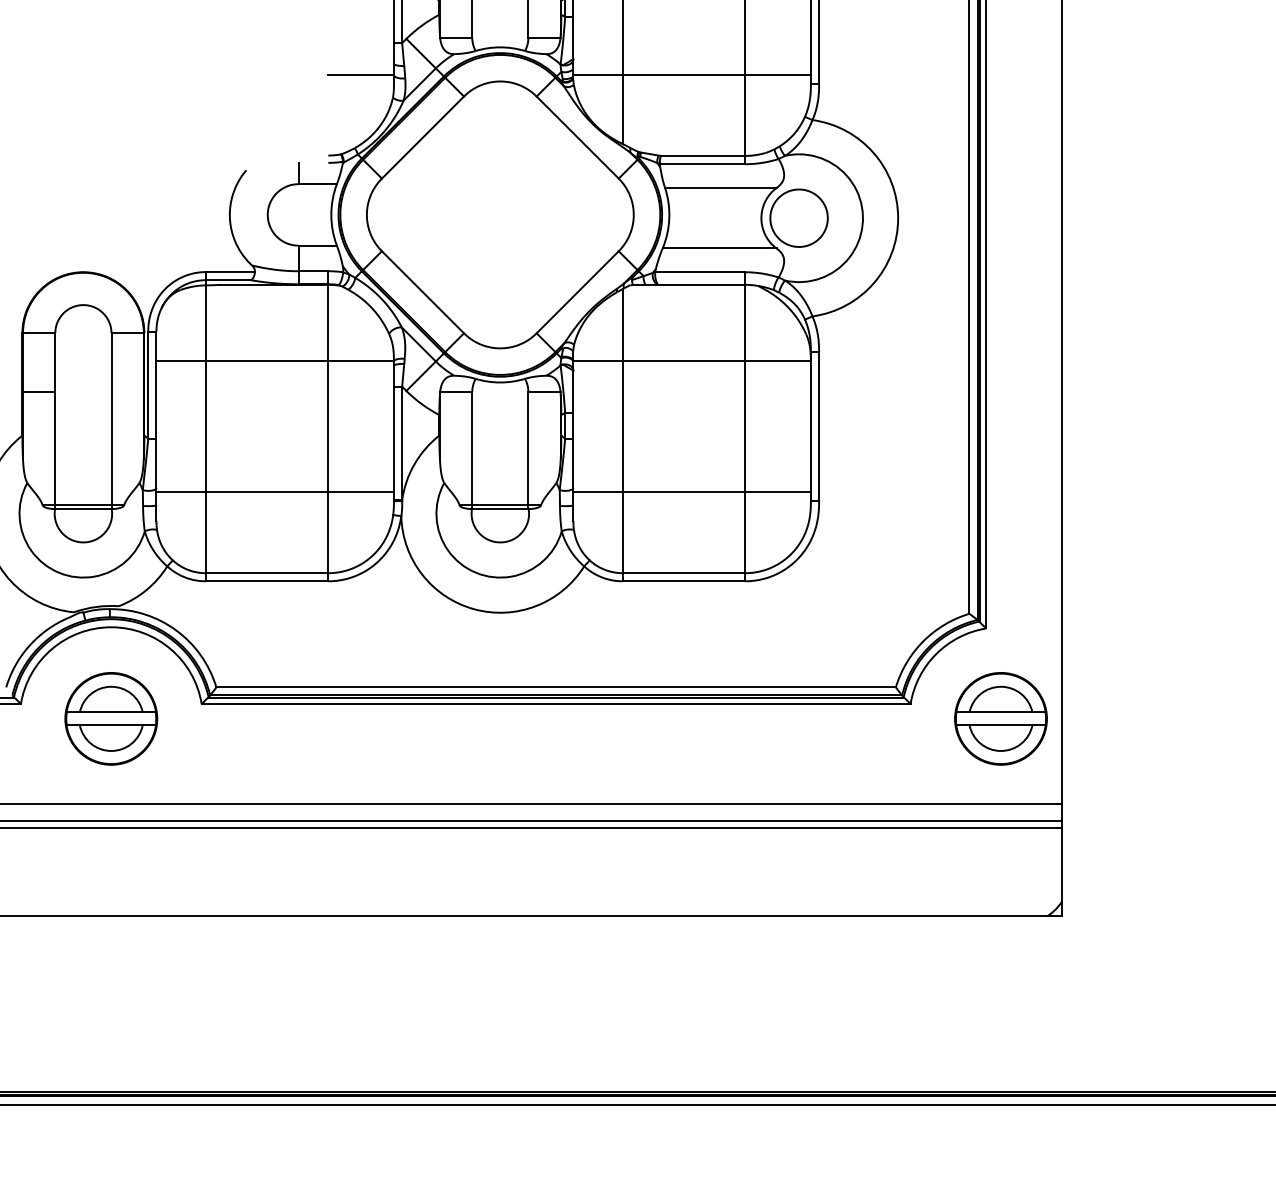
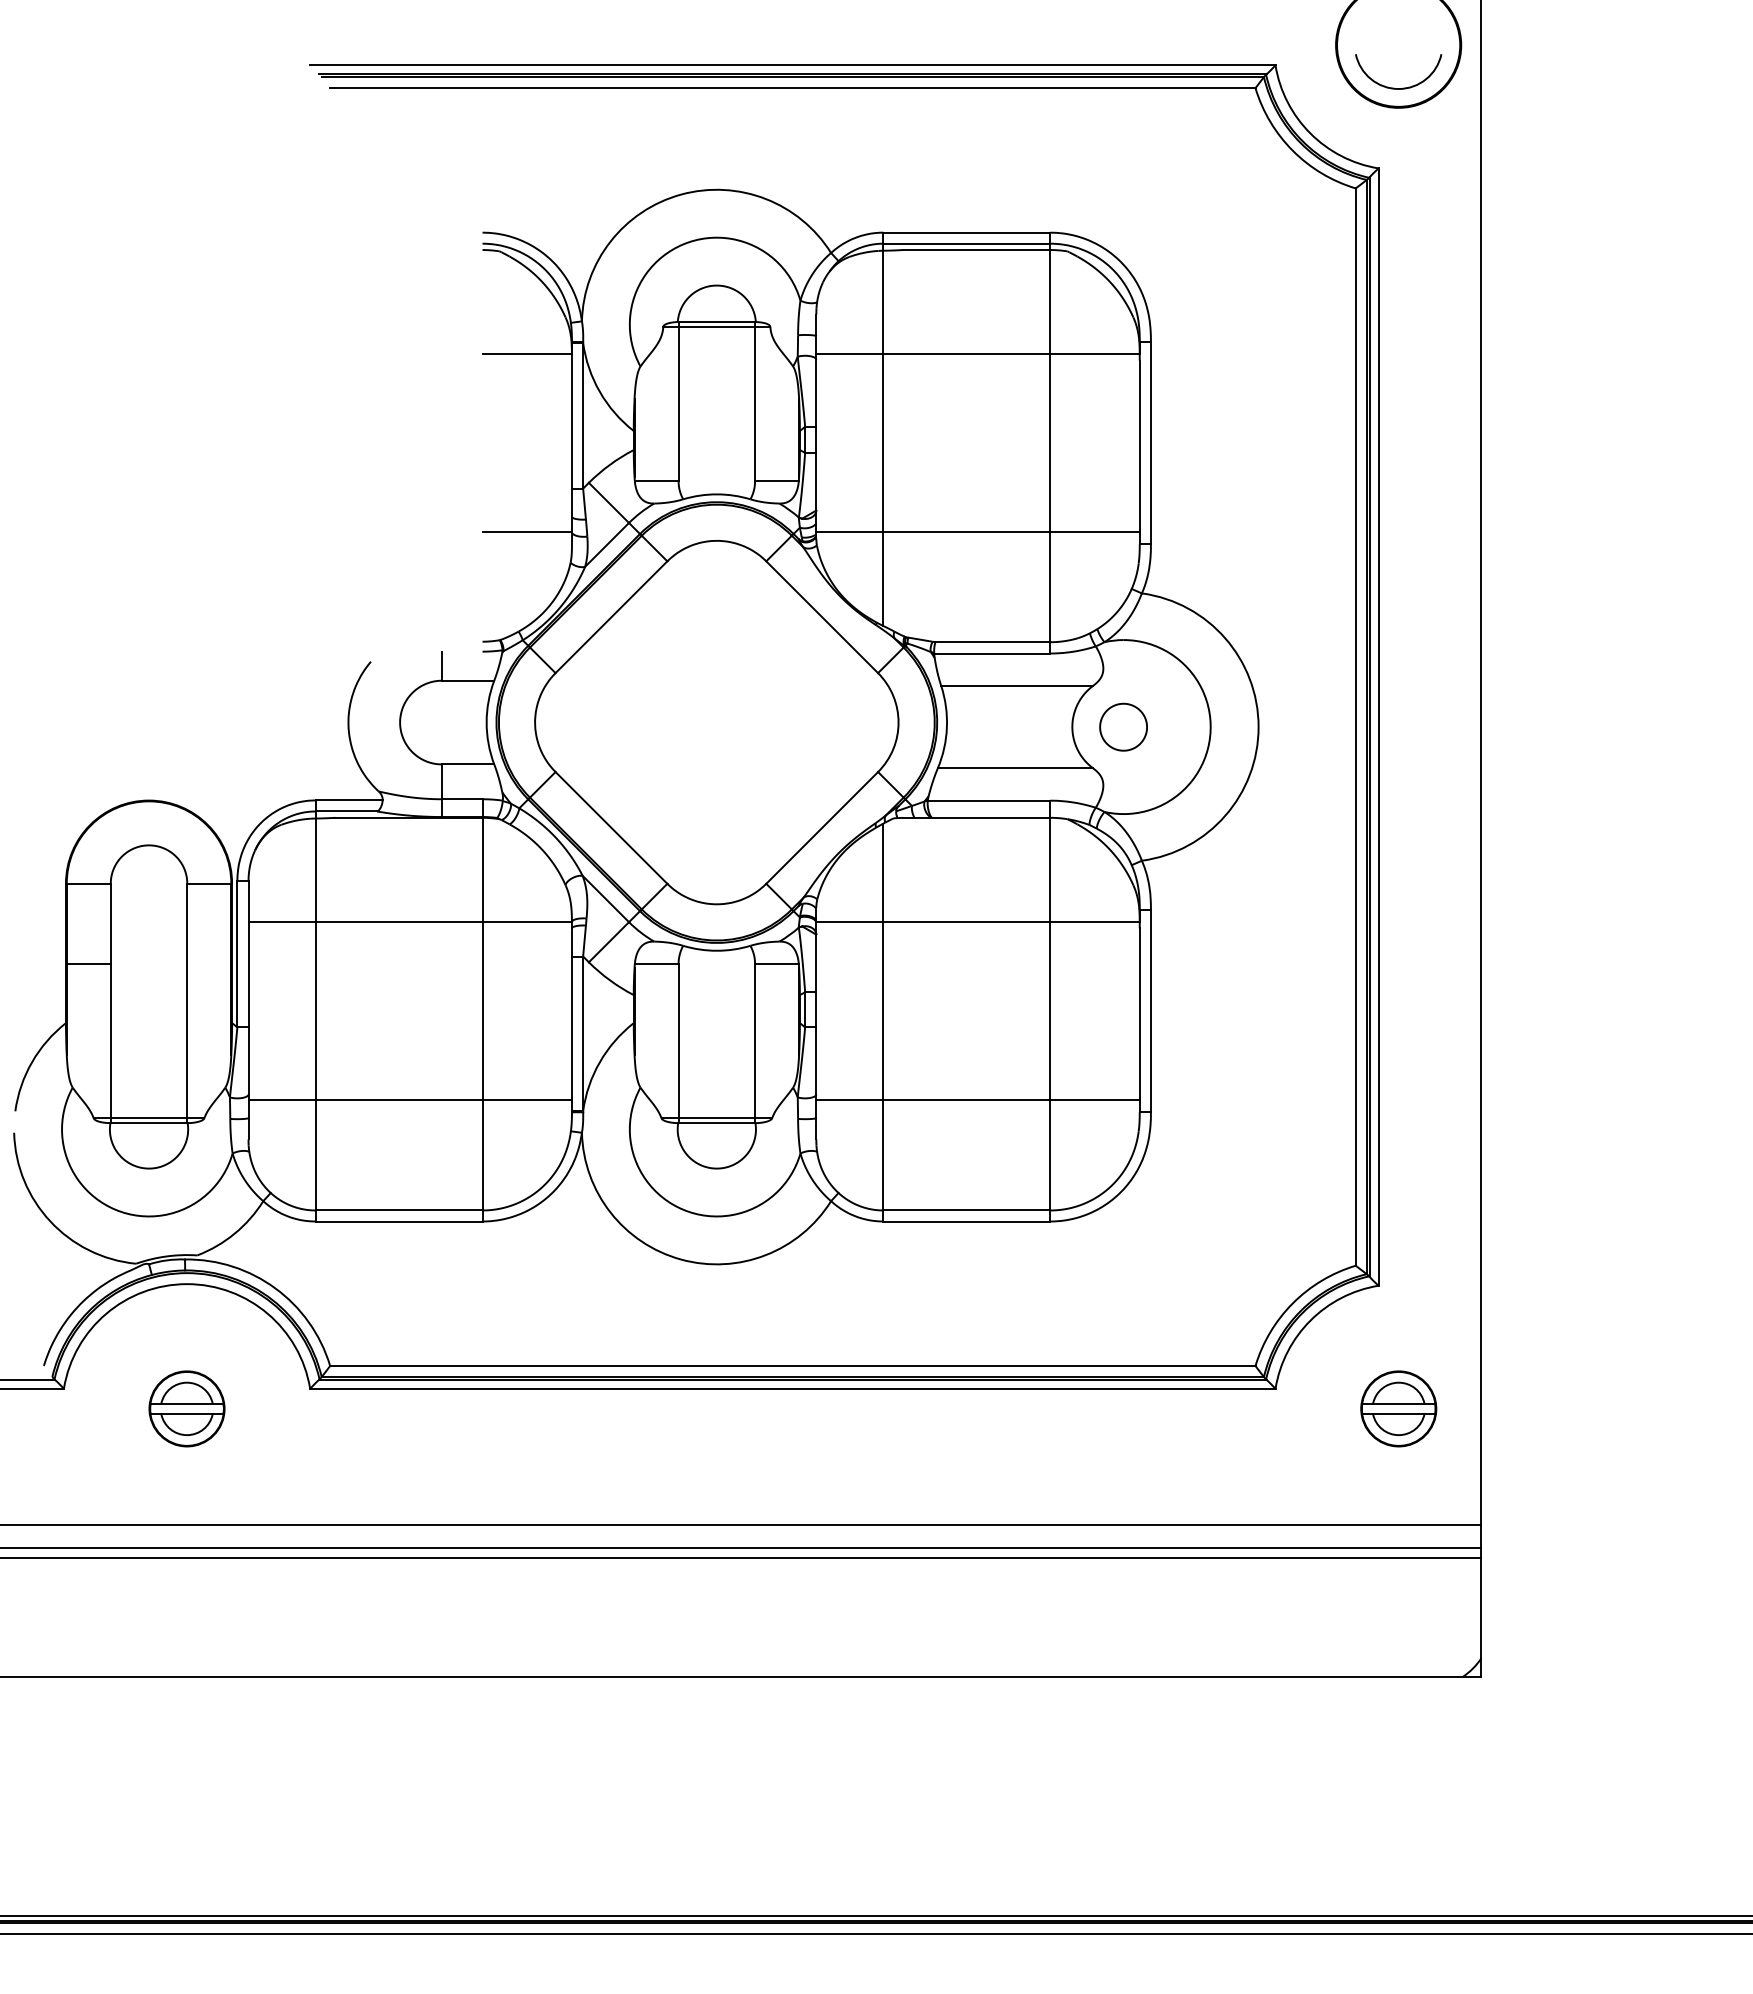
part: (798, 218) -> (1123, 727), size x0.6
part: (110, 718) -> (186, 1408), size x0.6
part: (1000, 718) -> (1398, 1408), size x0.6

